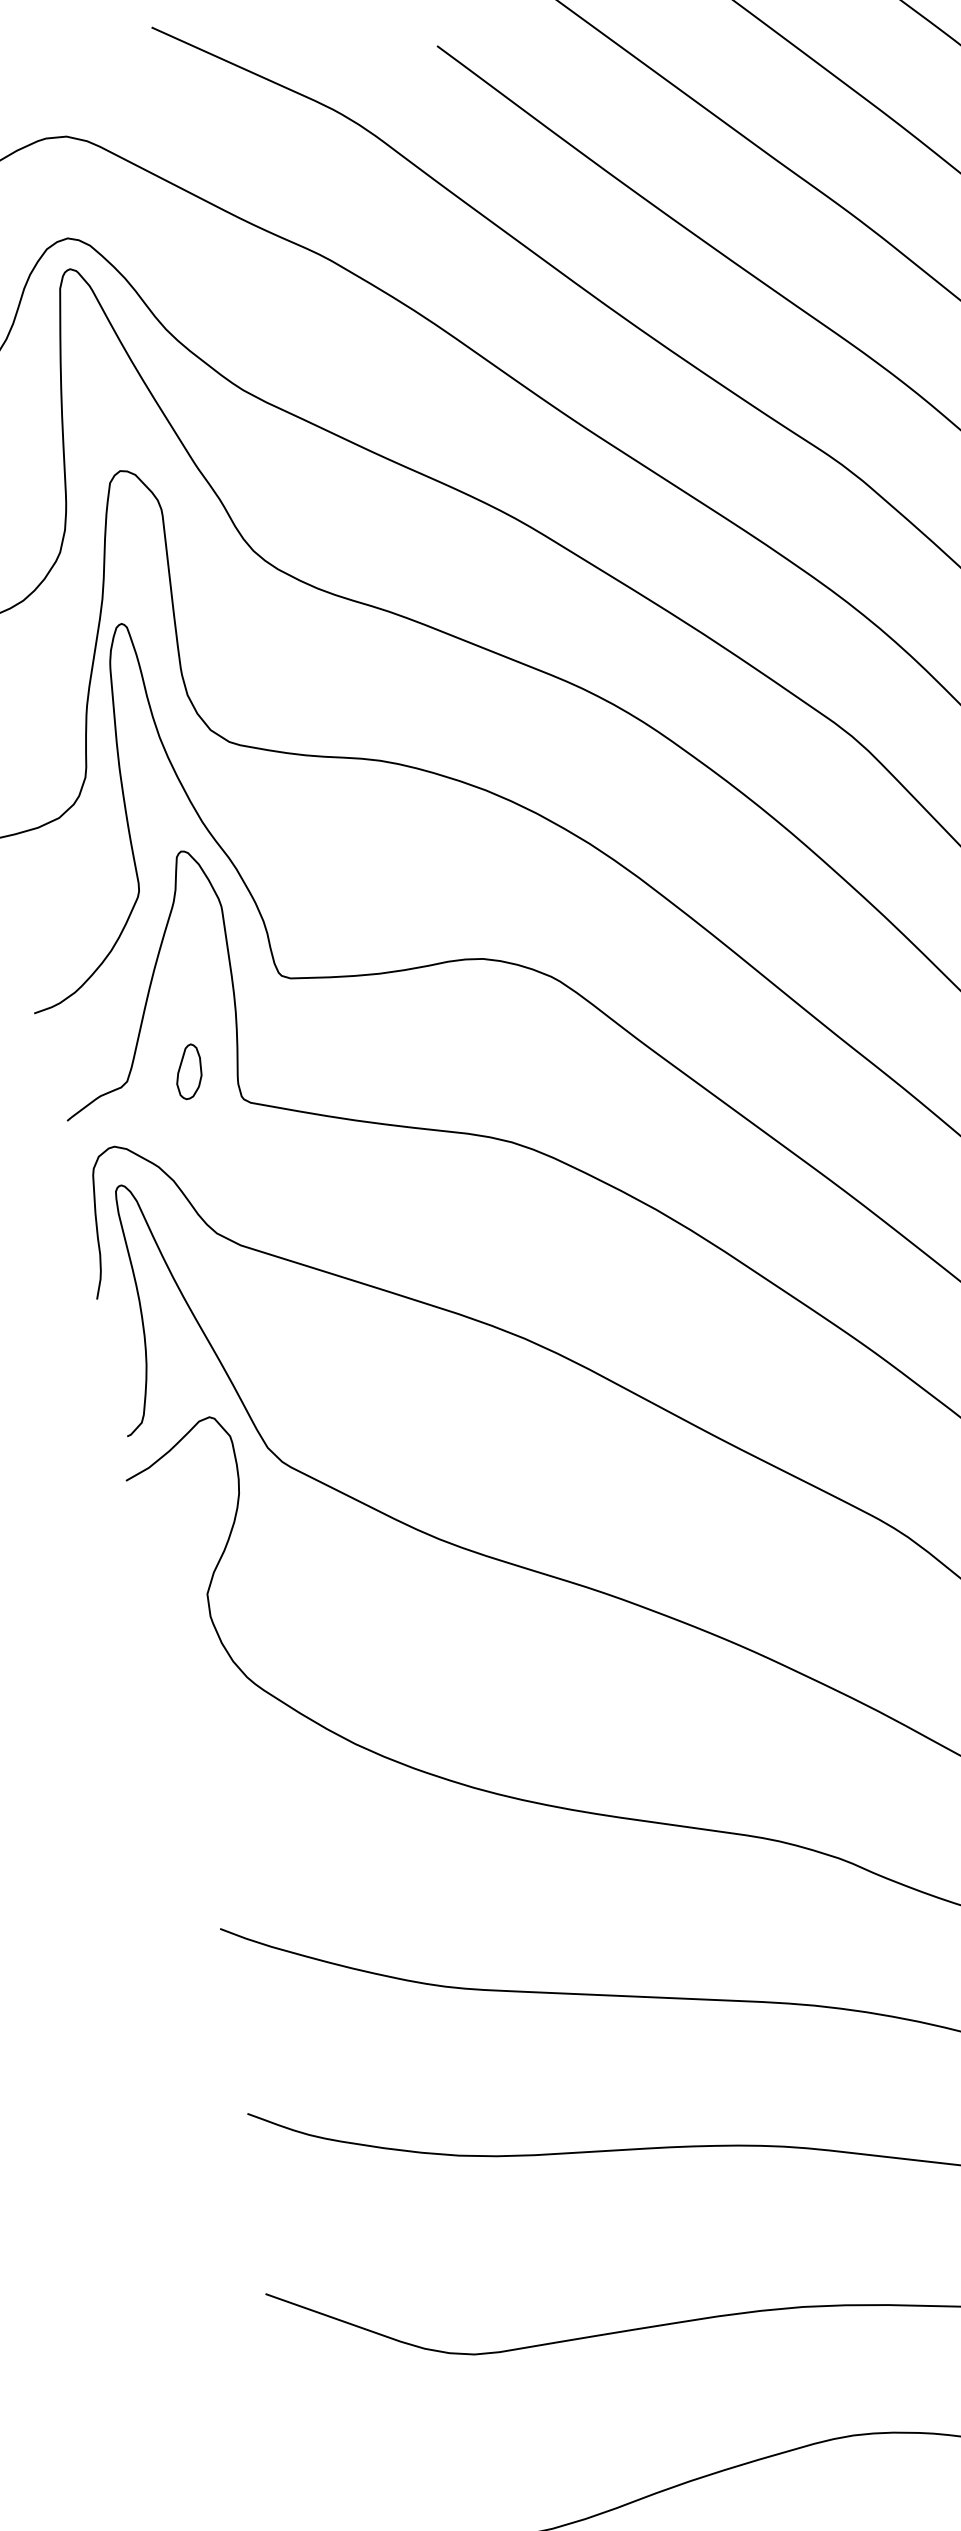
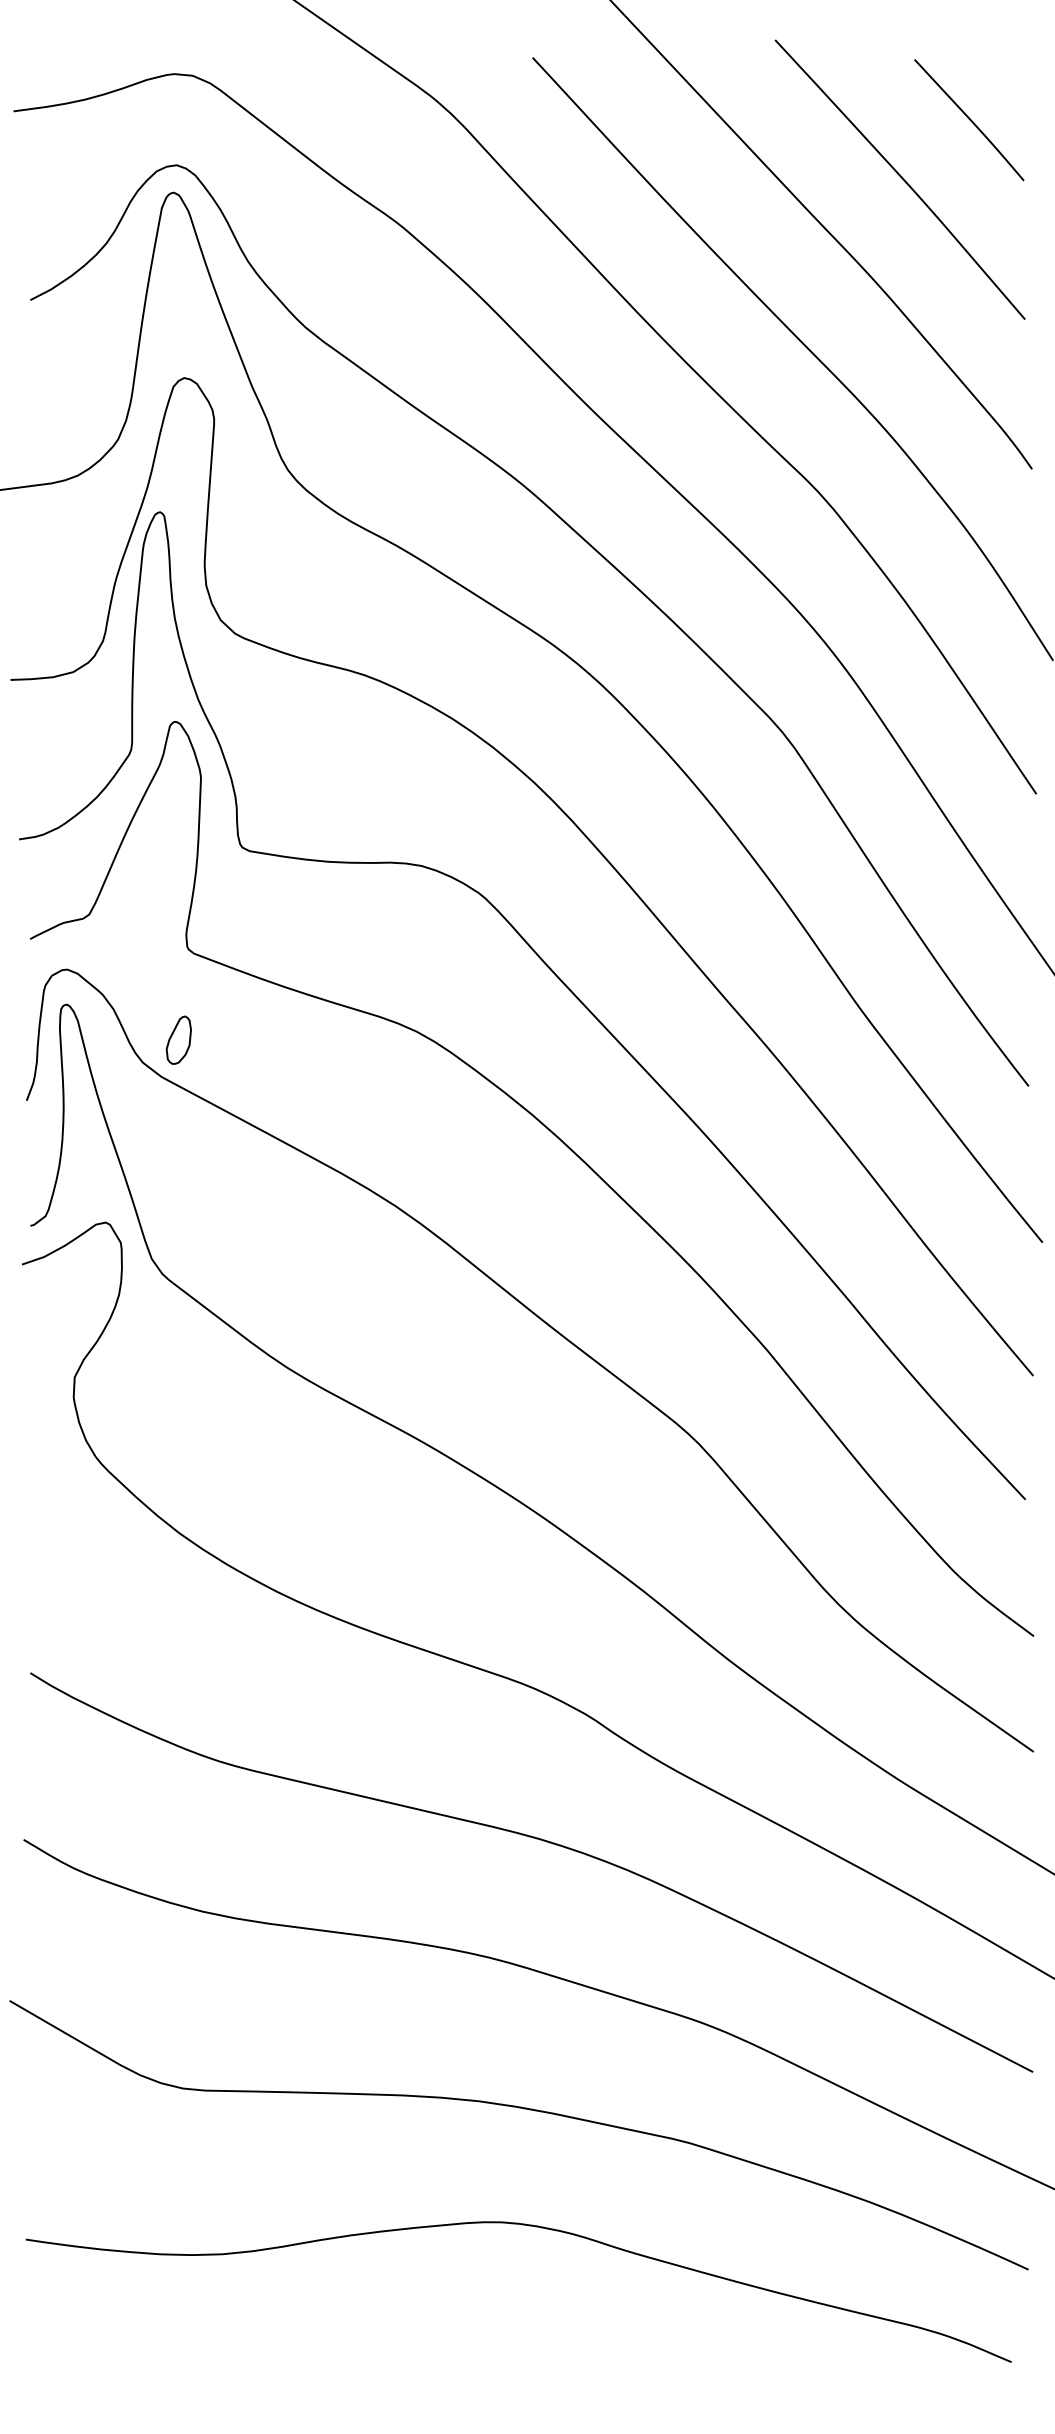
part: (188, 1071) -> (178, 1039), moved

